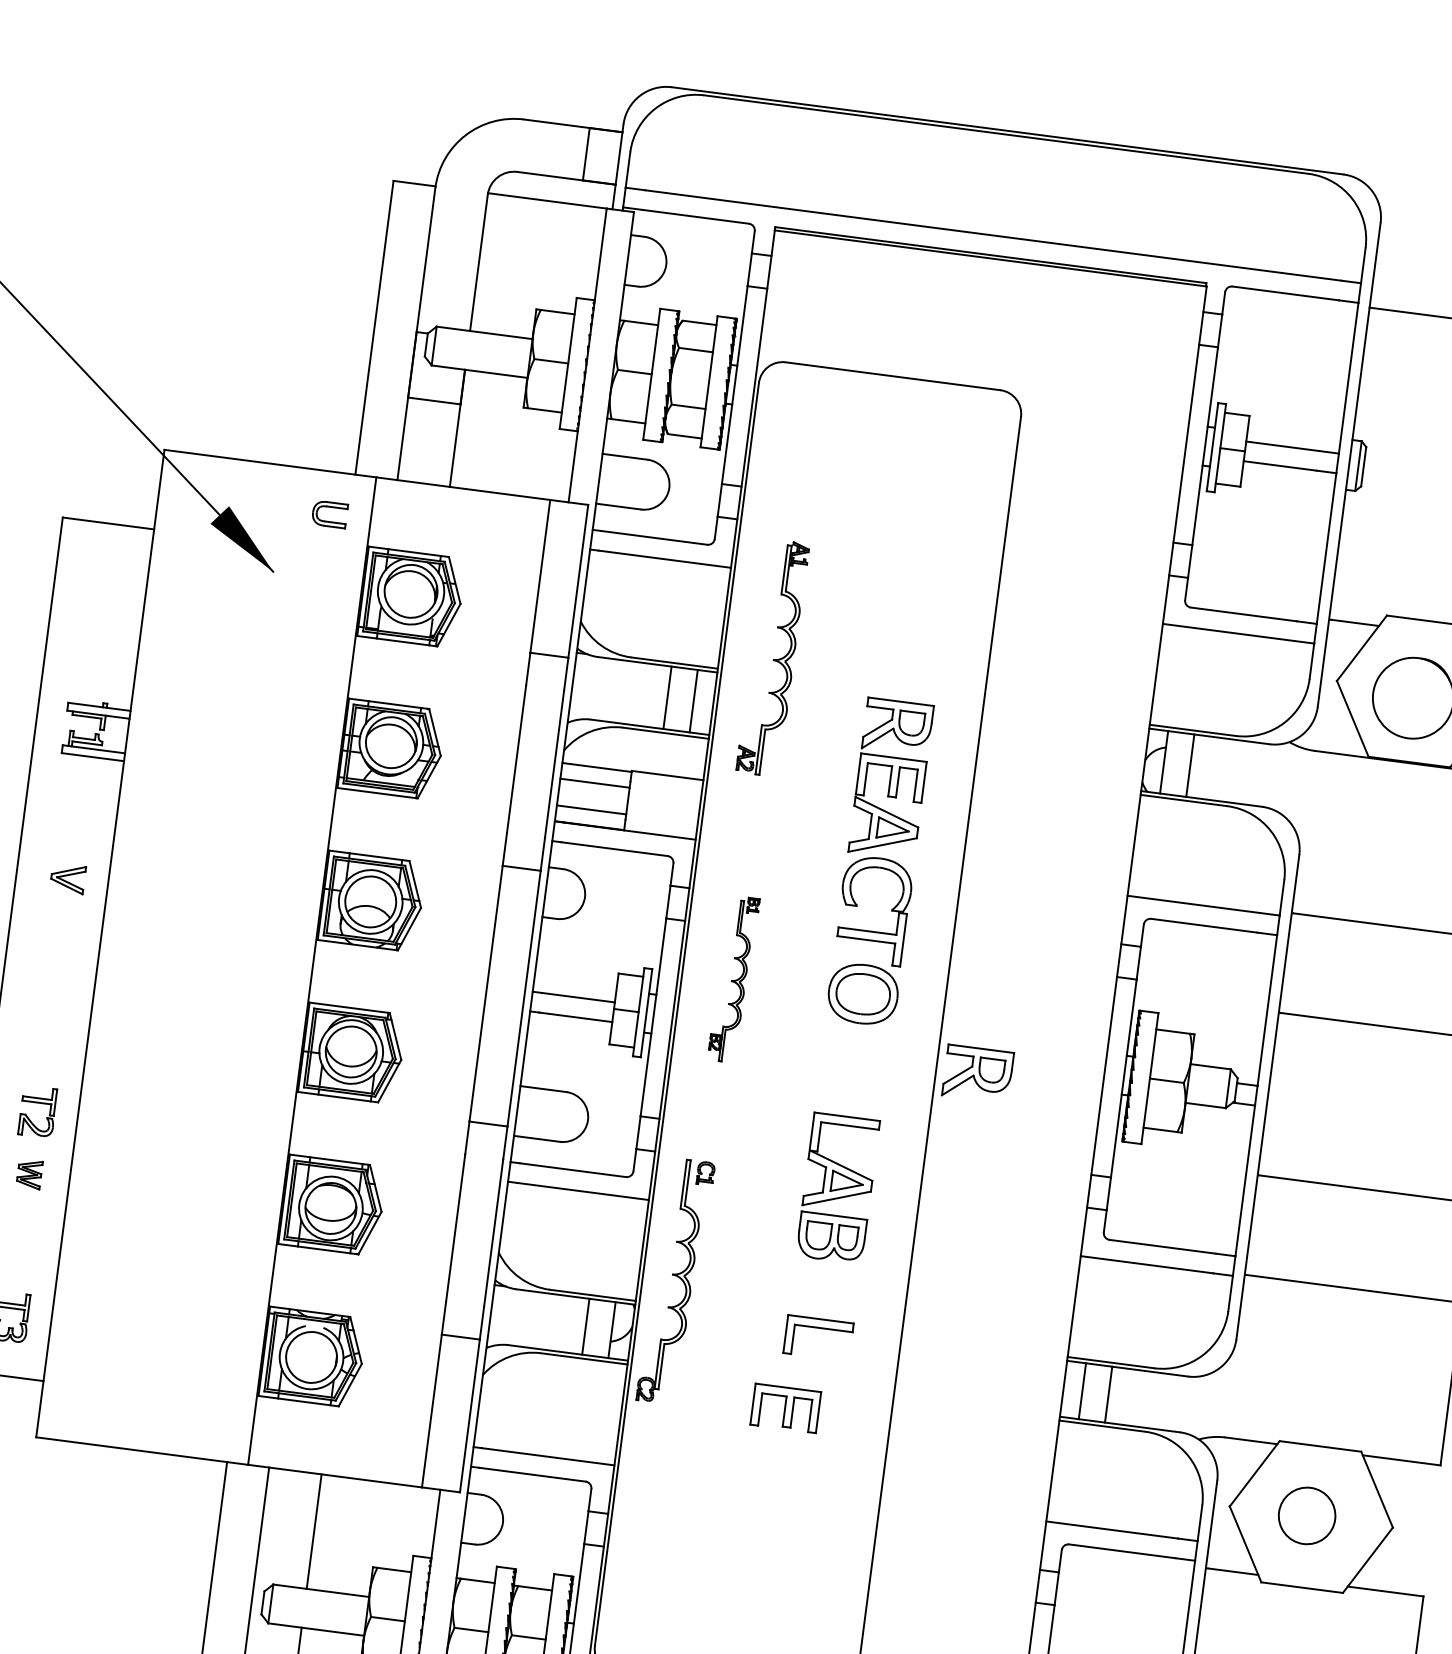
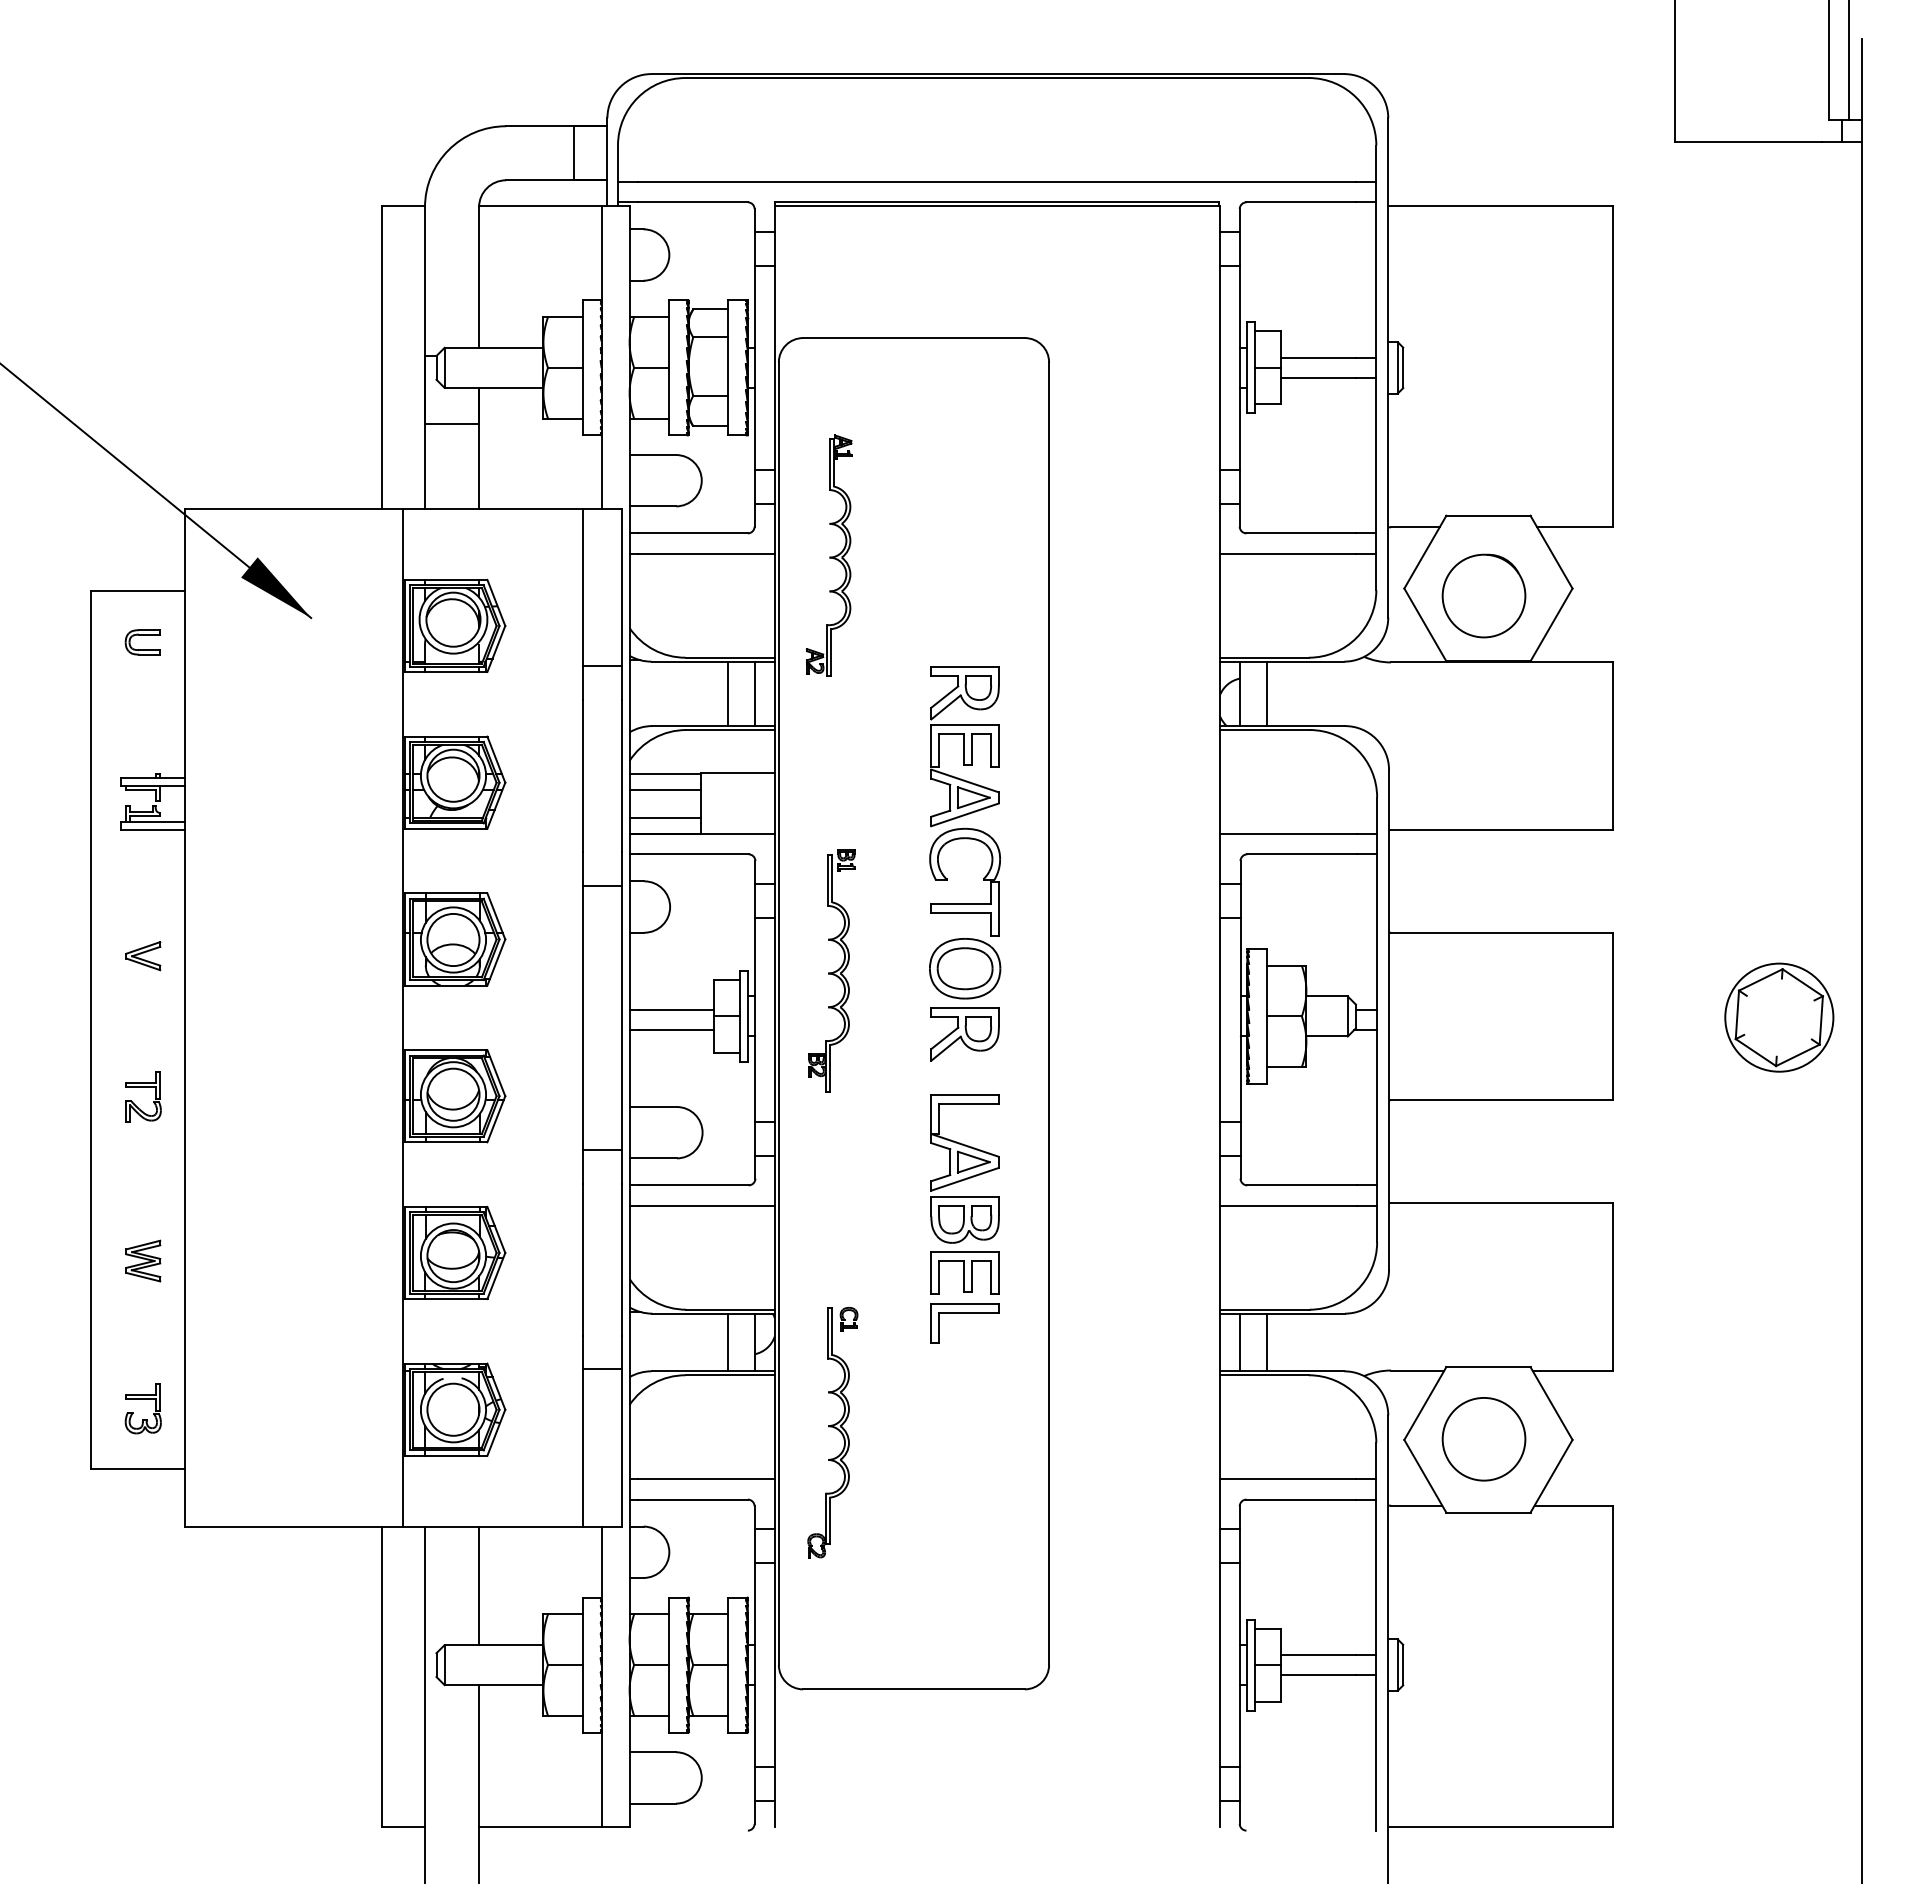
part: (330, 507) -> (142, 635), moved
part: (773, 657) -> (829, 555), moved
part: (733, 979) -> (831, 970), size x1.43
part: (977, 1073) -> (964, 1034), moved
part: (38, 1102) -> (143, 1087), moved
part: (29, 1173) -> (143, 1260), size x1.43
part: (675, 1281) -> (832, 1432), moved
part: (785, 1407) -> (964, 1272), moved
circle: (1306, 1516) -> (1483, 1439), size x1.43

